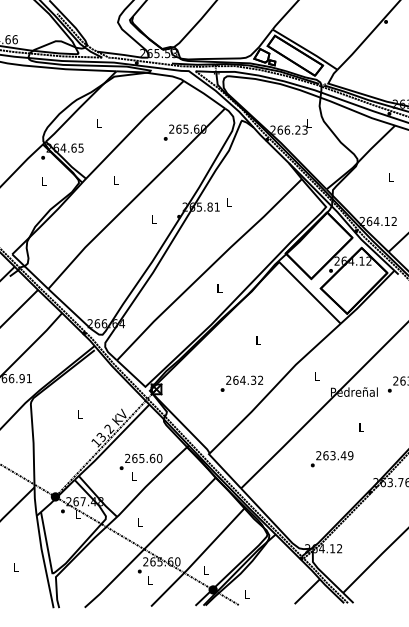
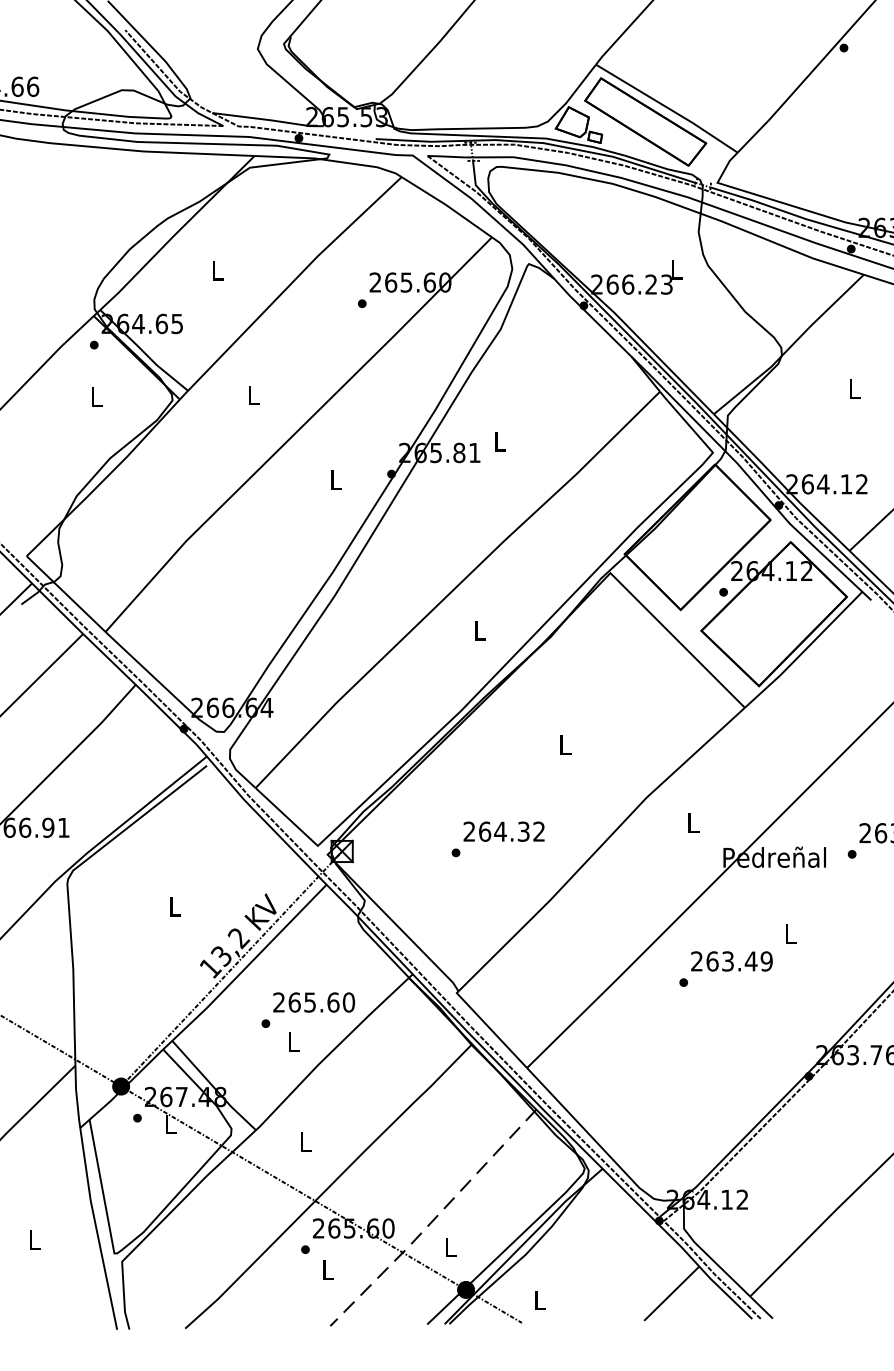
text: (241, 383) -> (497, 838), moved
text: (331, 459) -> (724, 969), moved
line: (197, 558) -> (431, 1221), solid -> dashed

